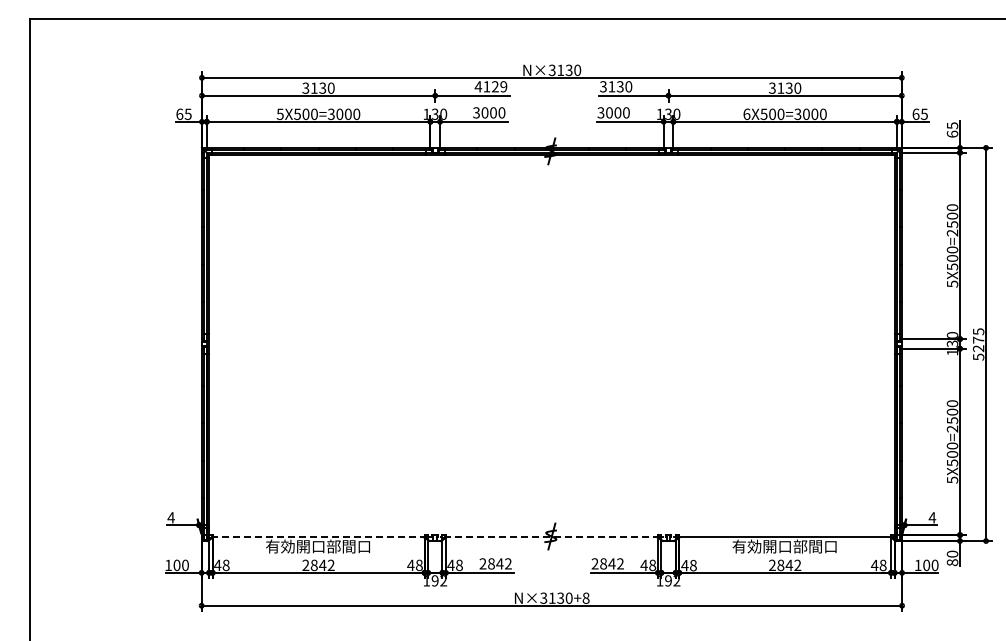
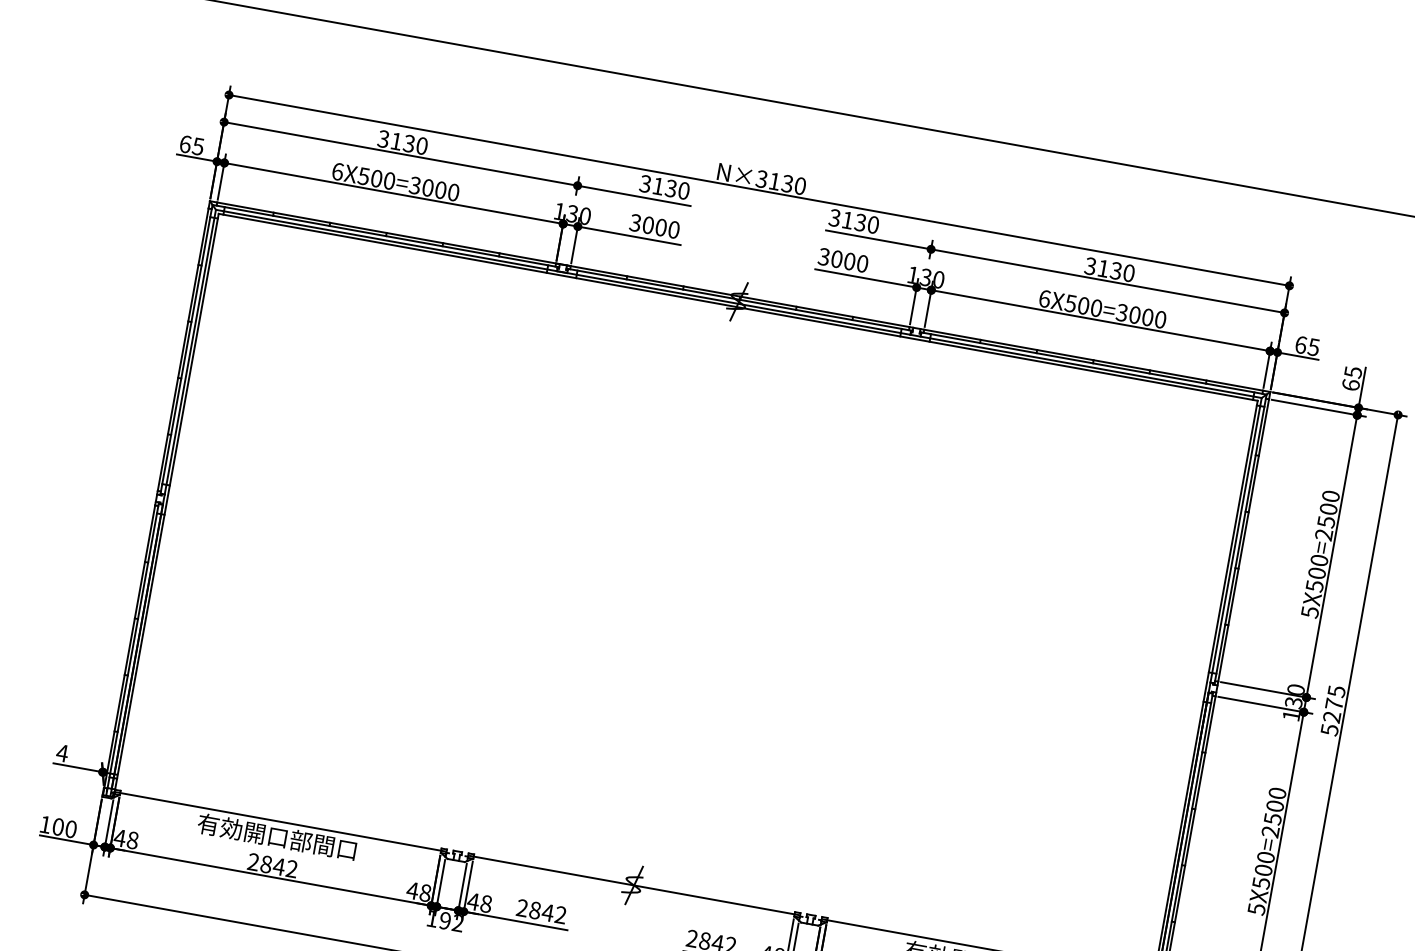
text: (490, 86) -> (663, 186), 4129 -> 3130
text: (279, 113) -> (336, 170), 5X500=3000 -> 6X500=3000
line: (318, 536) -> (280, 821), dashed -> solid
line: (551, 536) -> (633, 885), dashed -> solid

